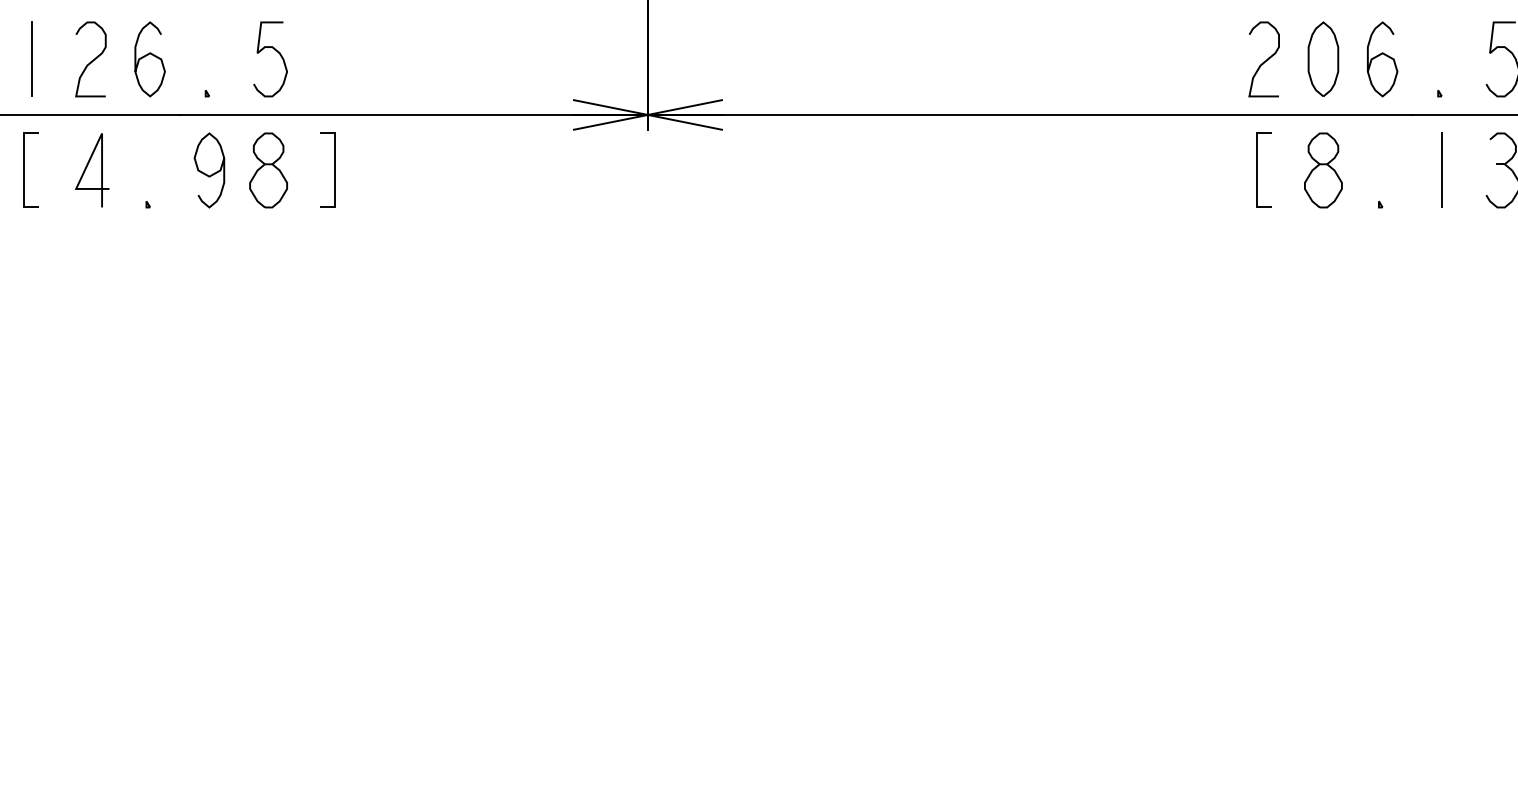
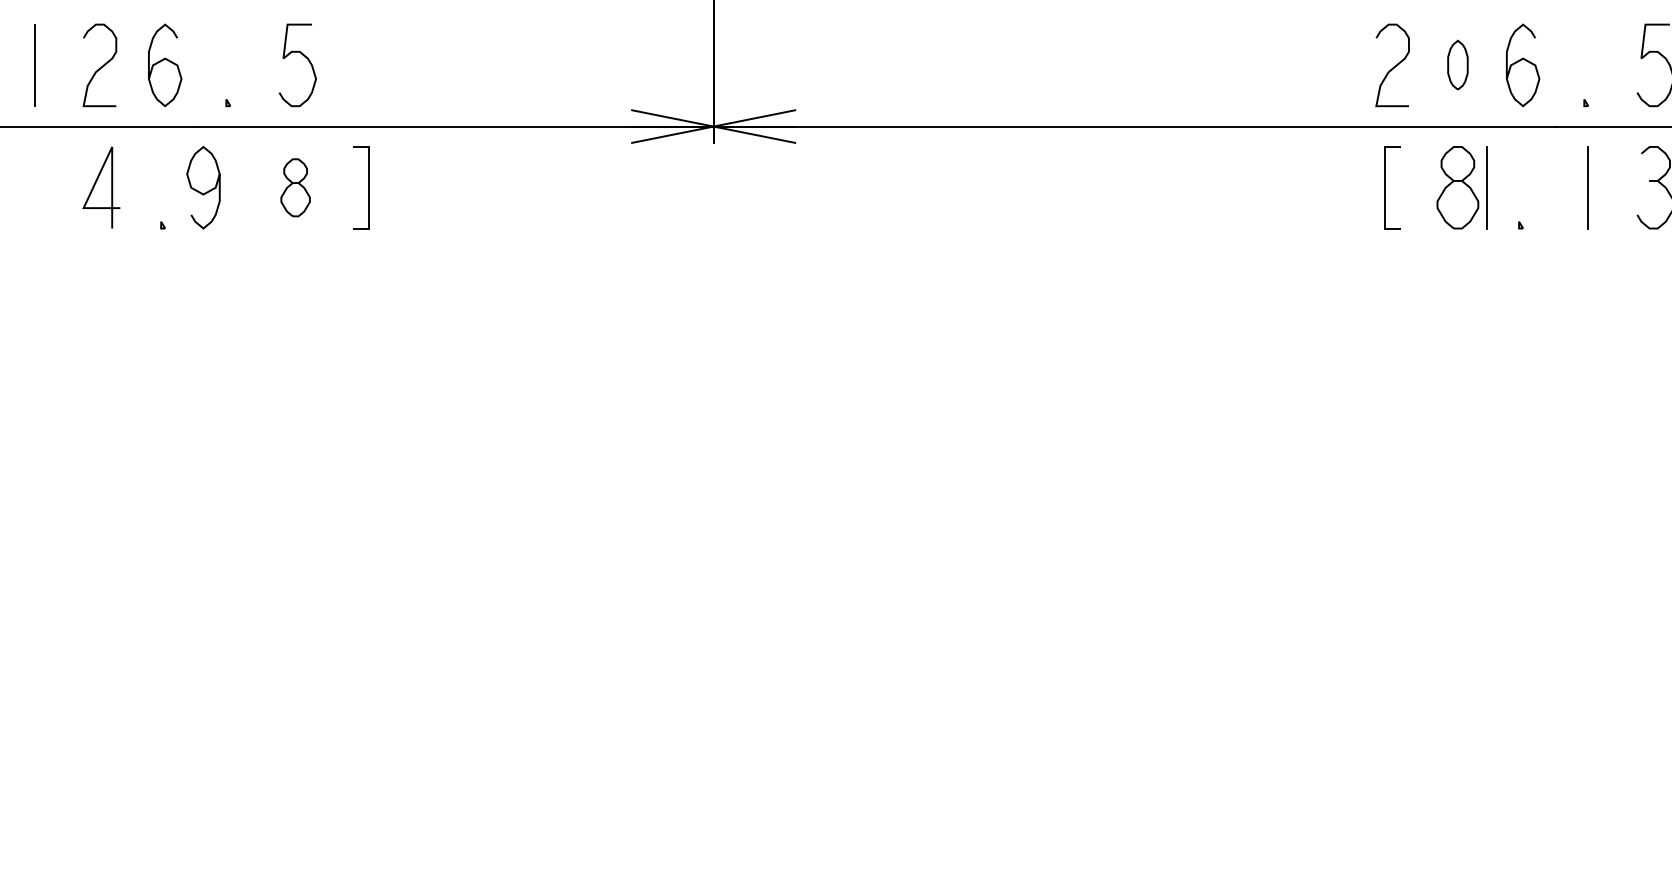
part: (1323, 58) -> (1457, 64), size x0.6
line: (25, 170) -> (27, 187), removed
part: (268, 170) -> (295, 187), size x0.7
line: (1349, 170) -> (1486, 187), added
curve: (206, 173) -> (200, 191), moved

